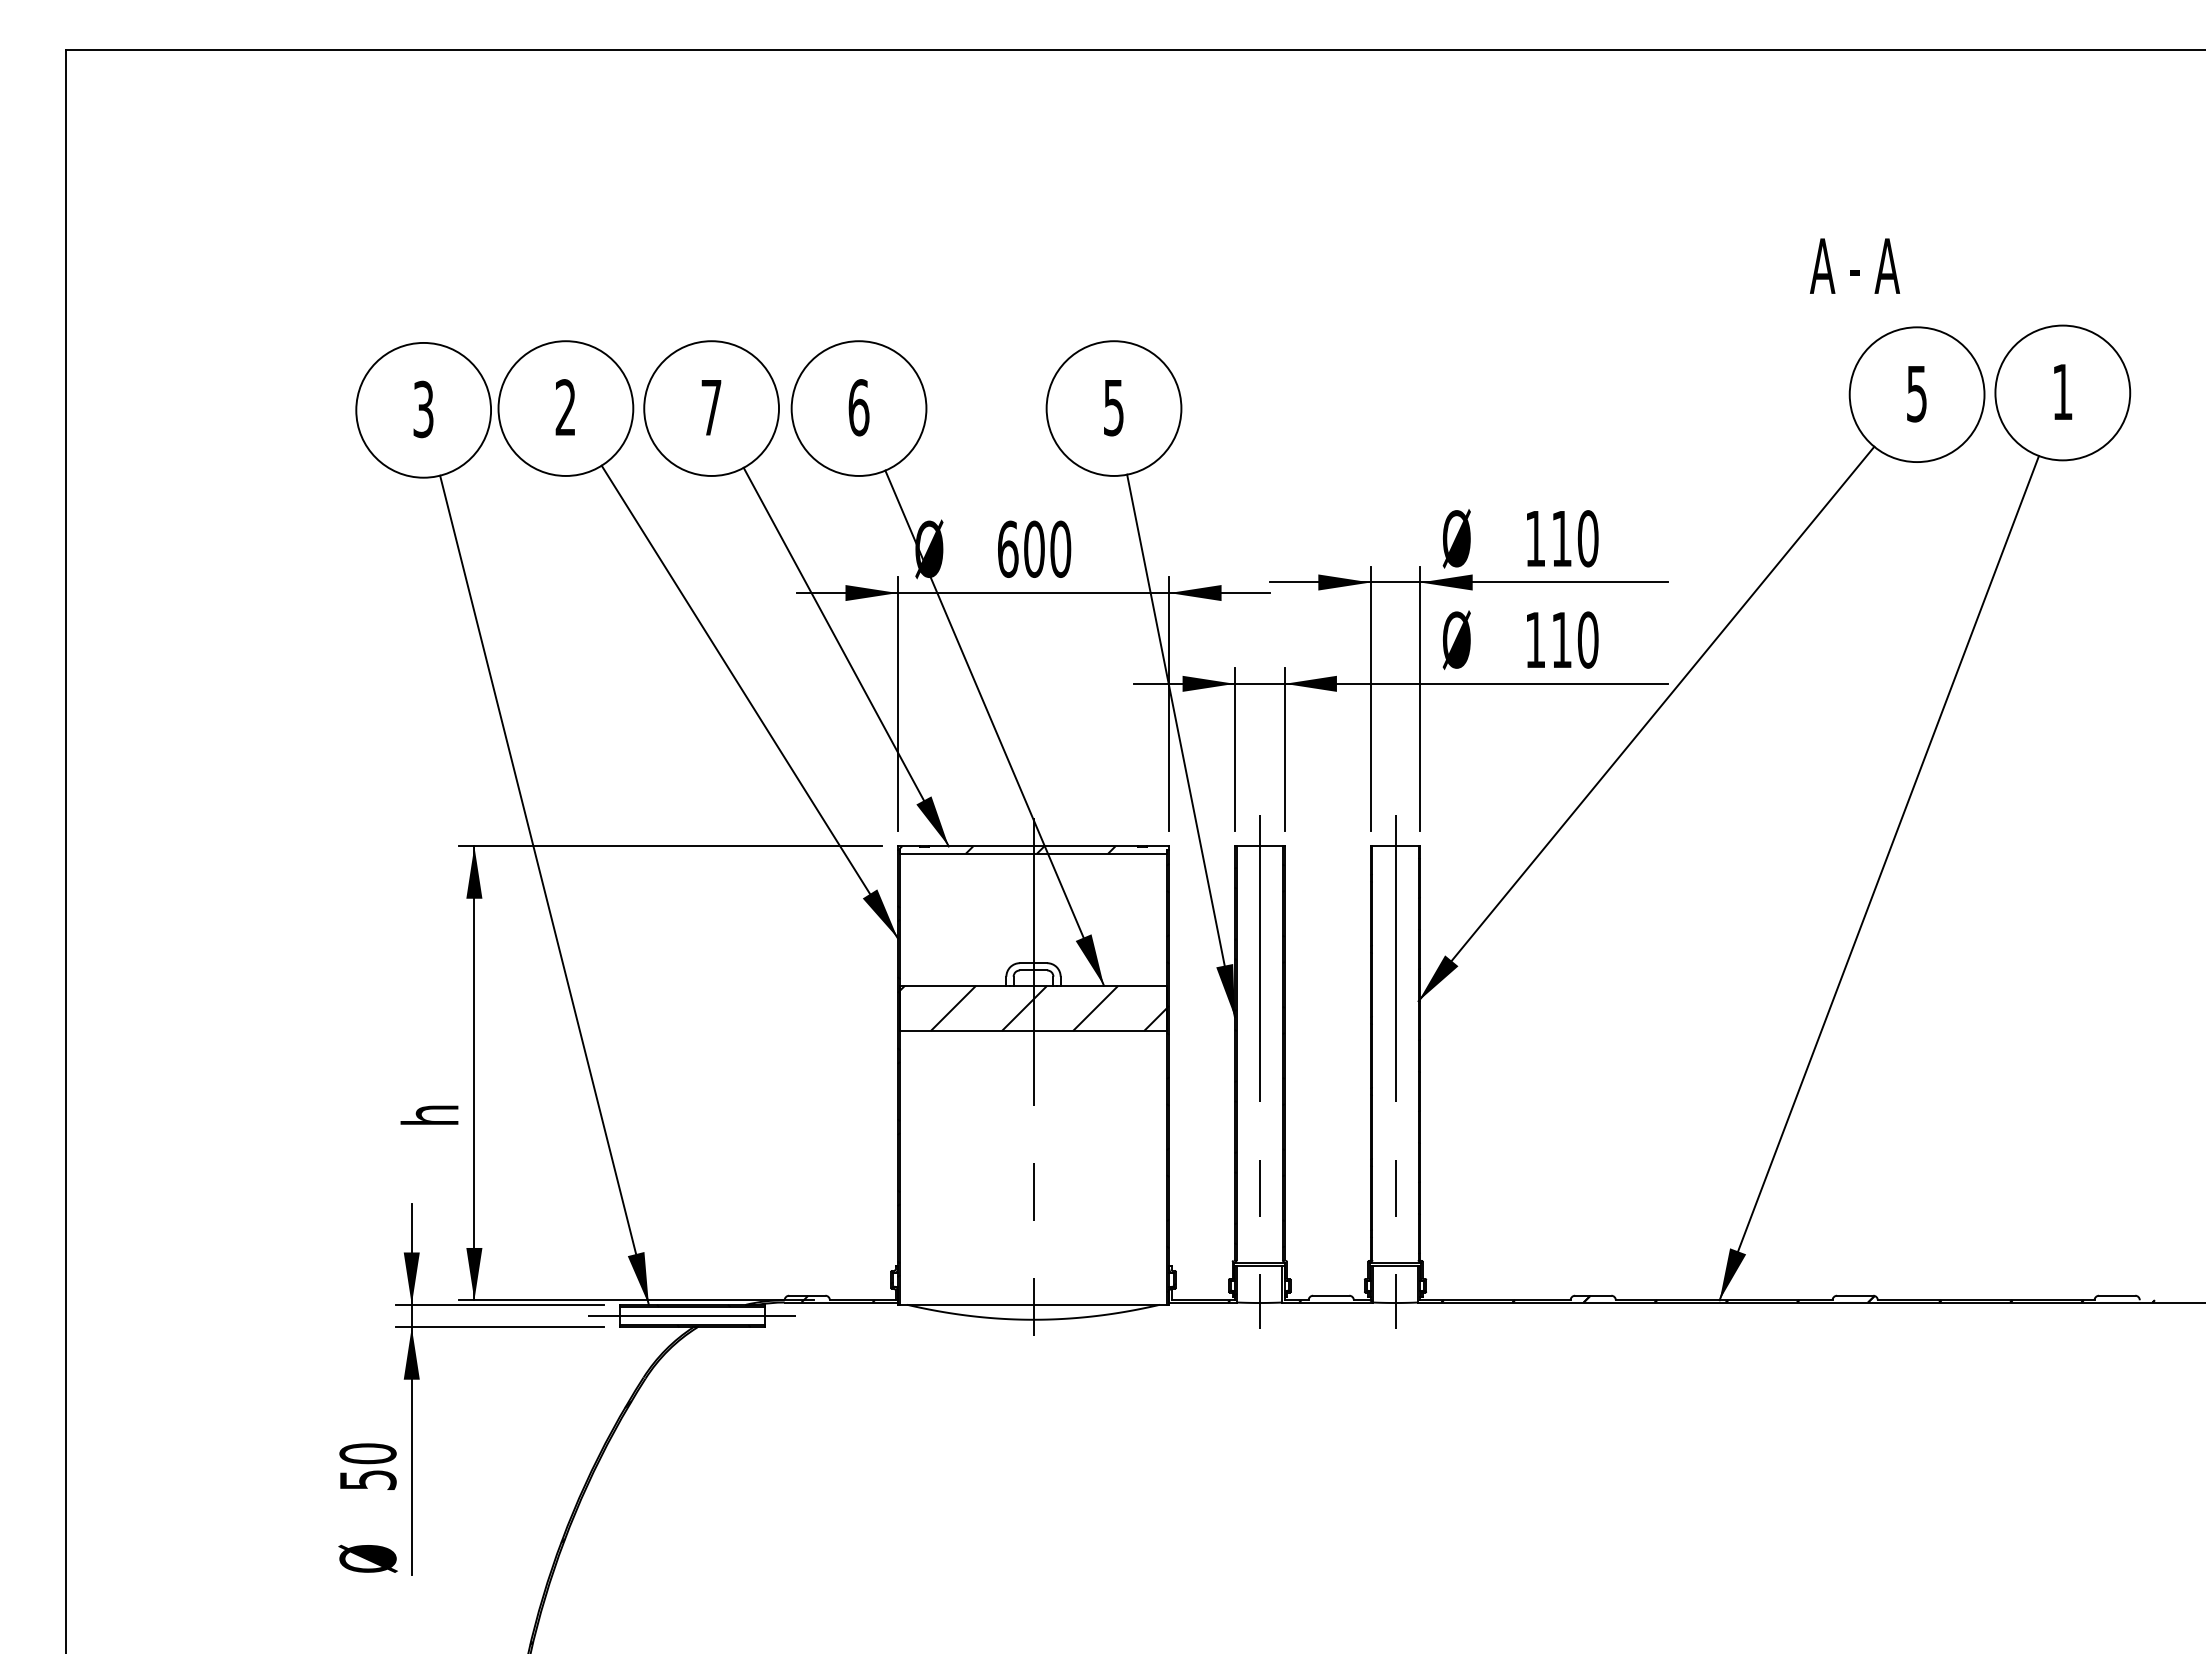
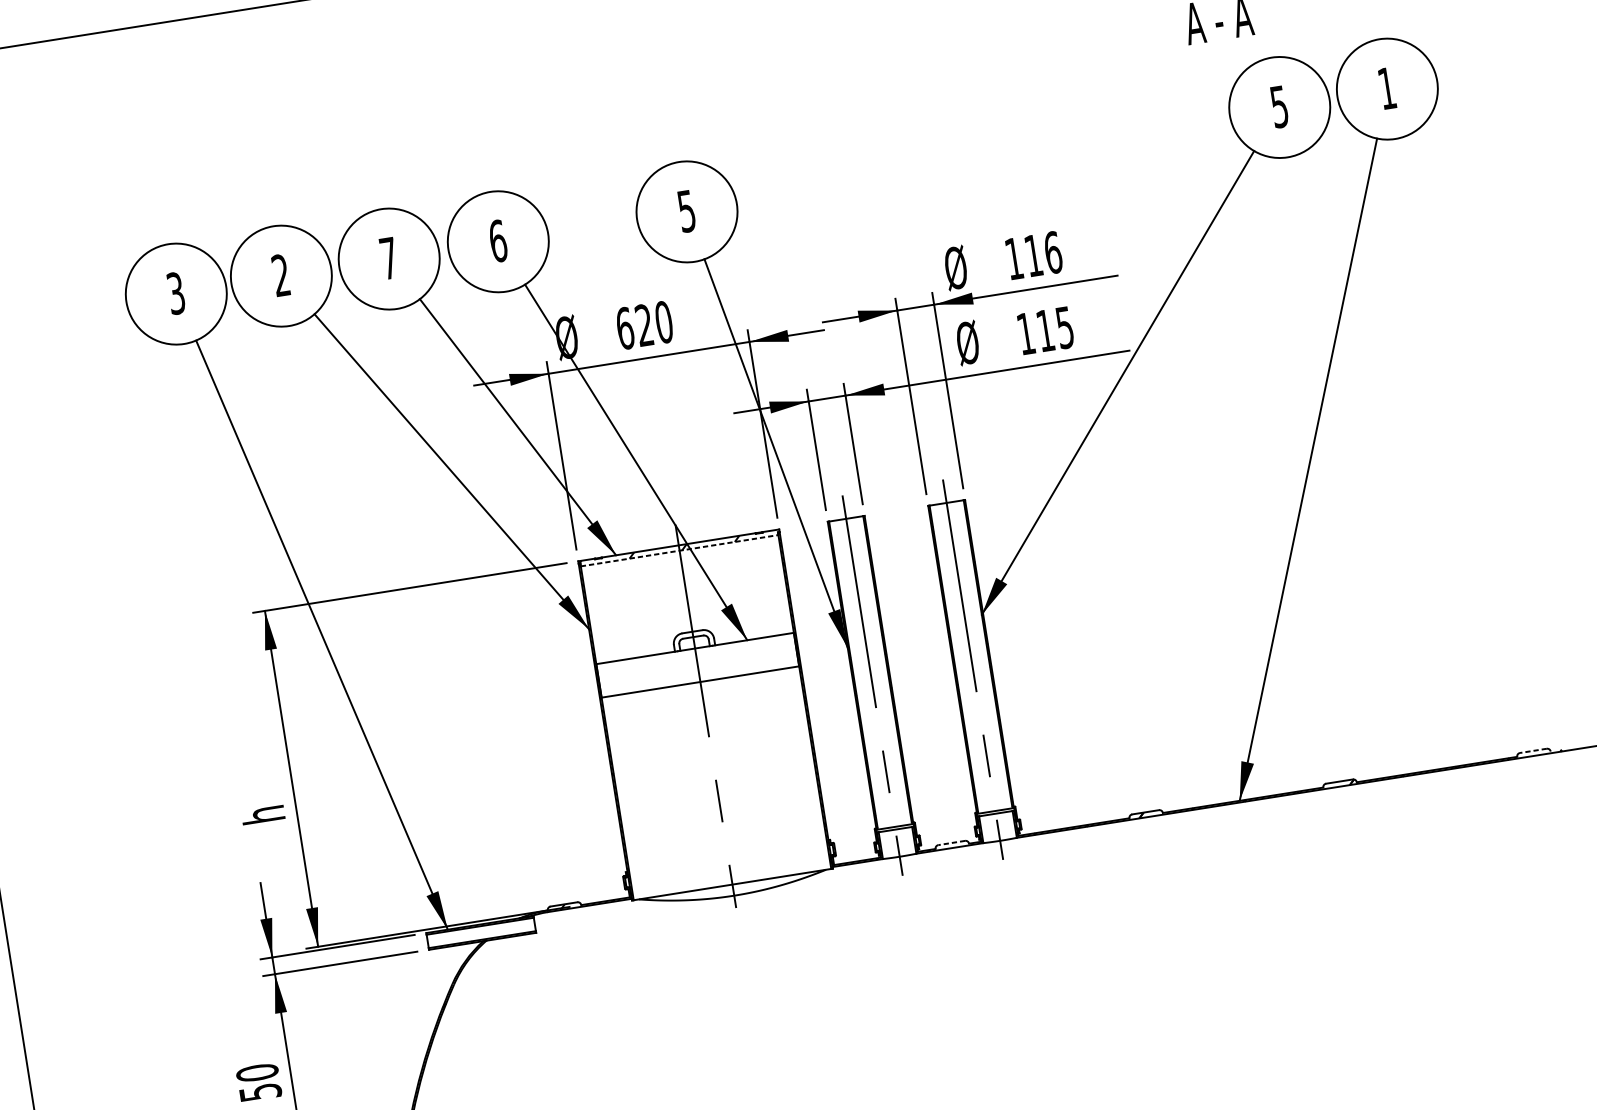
text: (1587, 538) -> (1052, 252), 110 -> 116
text: (1034, 548) -> (644, 324), 600 -> 620
text: (1587, 639) -> (1064, 327), 110 -> 115
line: (1034, 853) -> (680, 550), solid -> dashed
hatch: (1033, 1008) -> (697, 665), removed
line: (1330, 1295) -> (951, 842), solid -> dashed
line: (2116, 1295) -> (1532, 750), solid -> dashed
line: (692, 1316) -> (481, 933), removed

